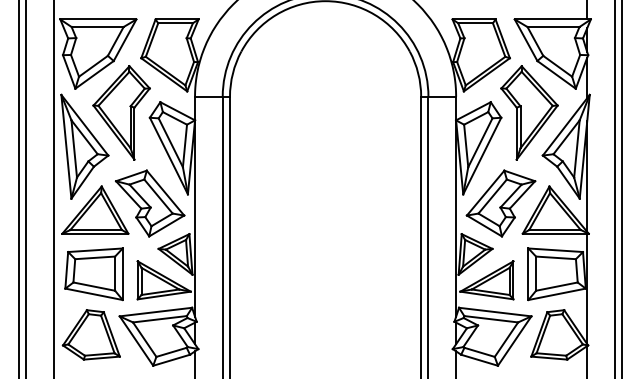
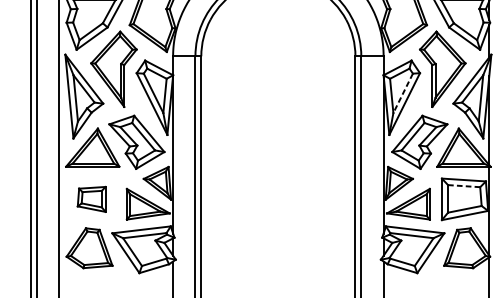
line: (480, 143) -> (403, 93), solid -> dashed
line: (556, 257) -> (464, 185), solid -> dashed
part: (93, 274) -> (91, 199), size x0.6

